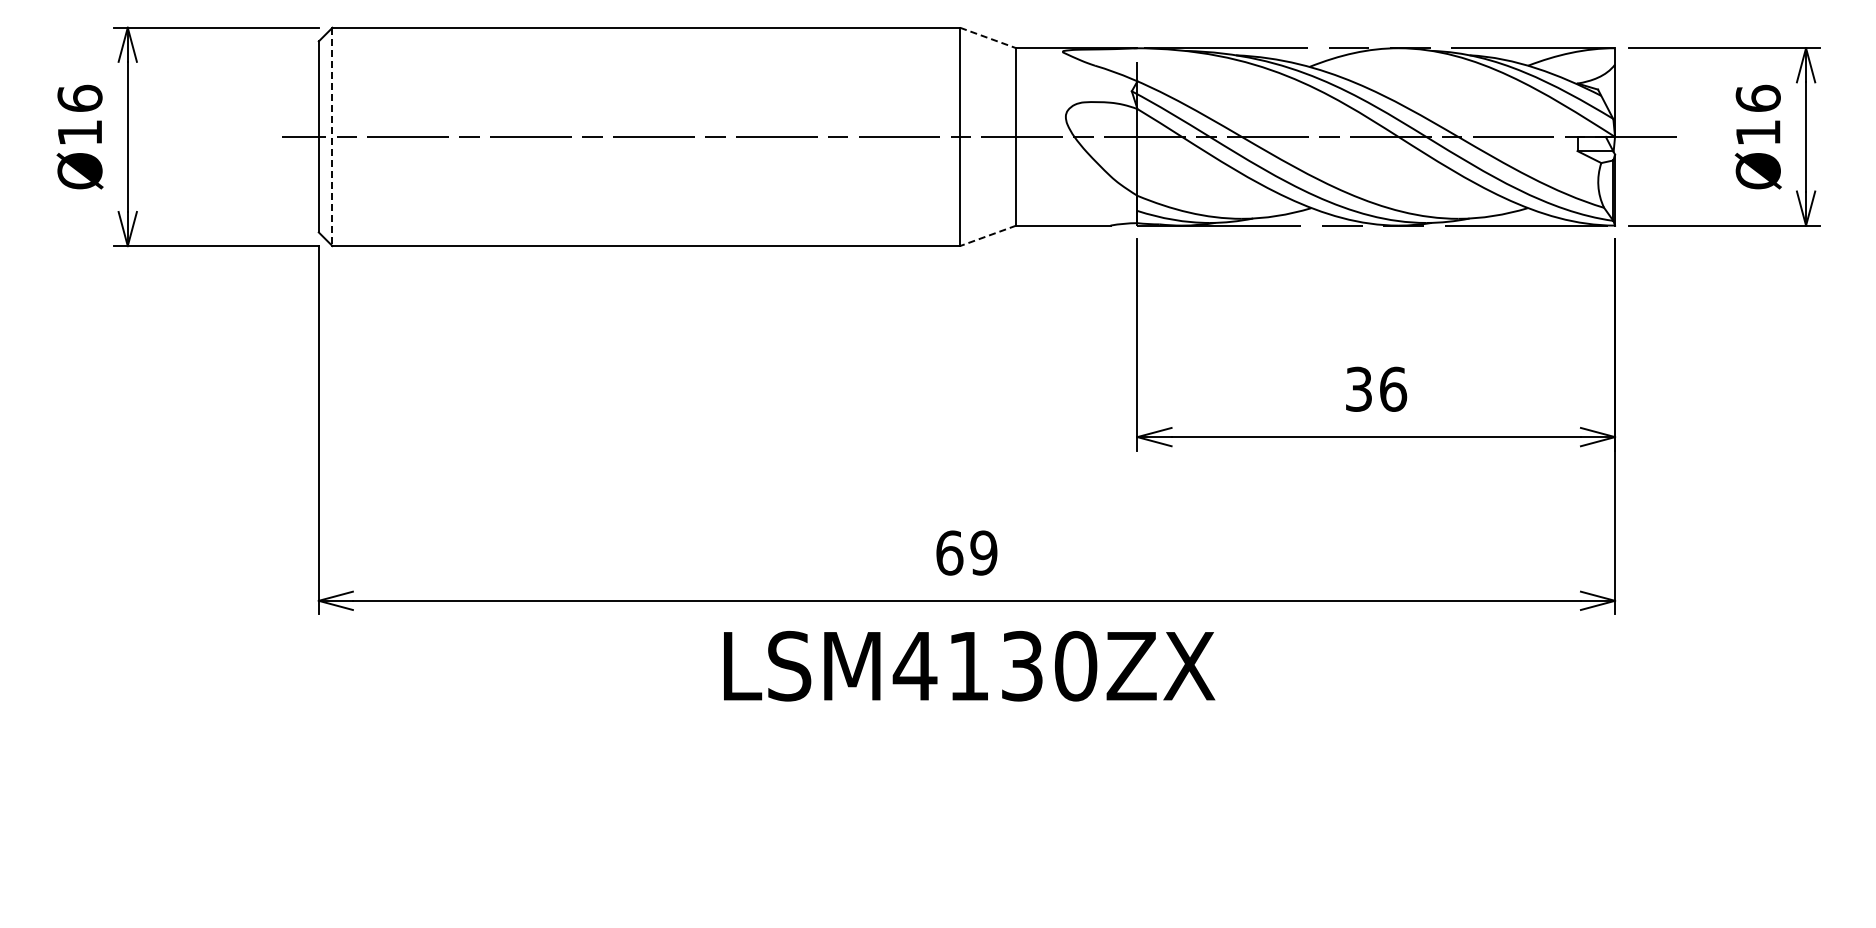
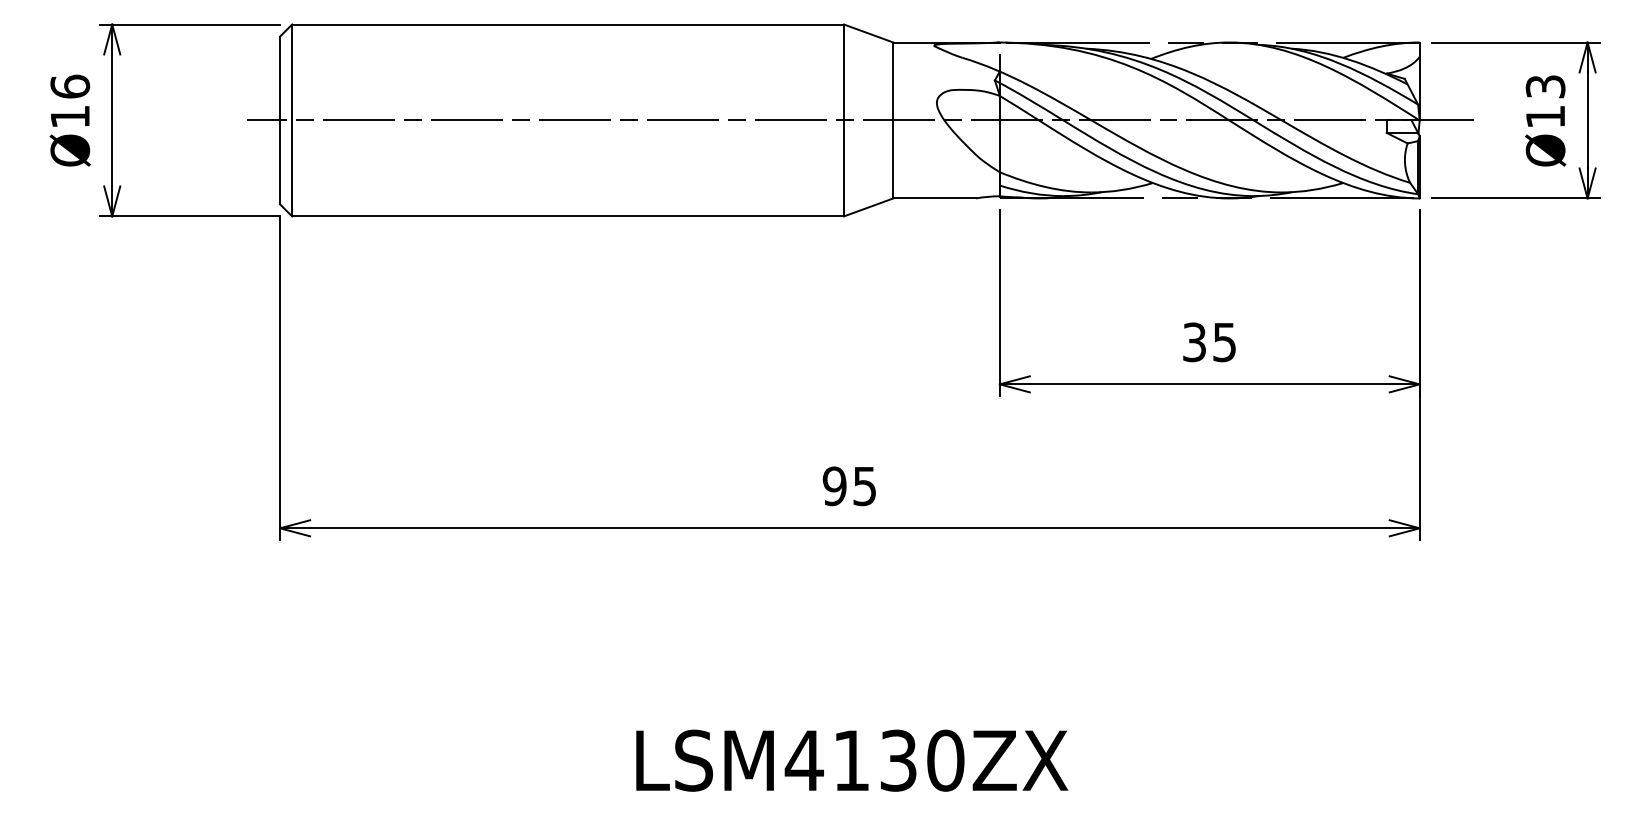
line: (988, 38) -> (868, 33), dashed -> solid
text: (1757, 97) -> (1544, 85), Ø16 -> Ø13
line: (332, 137) -> (292, 120), dashed -> solid
line: (988, 235) -> (868, 207), dashed -> solid
text: (1393, 388) -> (1224, 341), 36 -> 35
text: (966, 552) -> (849, 485), 69 -> 95
text: (969, 666) -> (852, 760), moved

